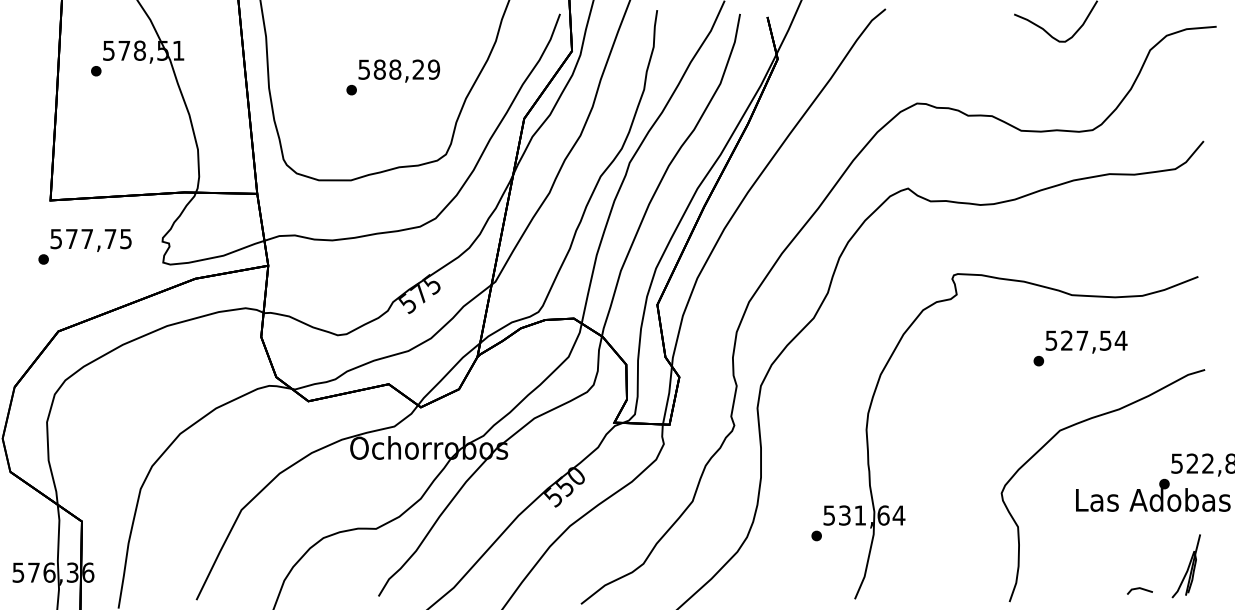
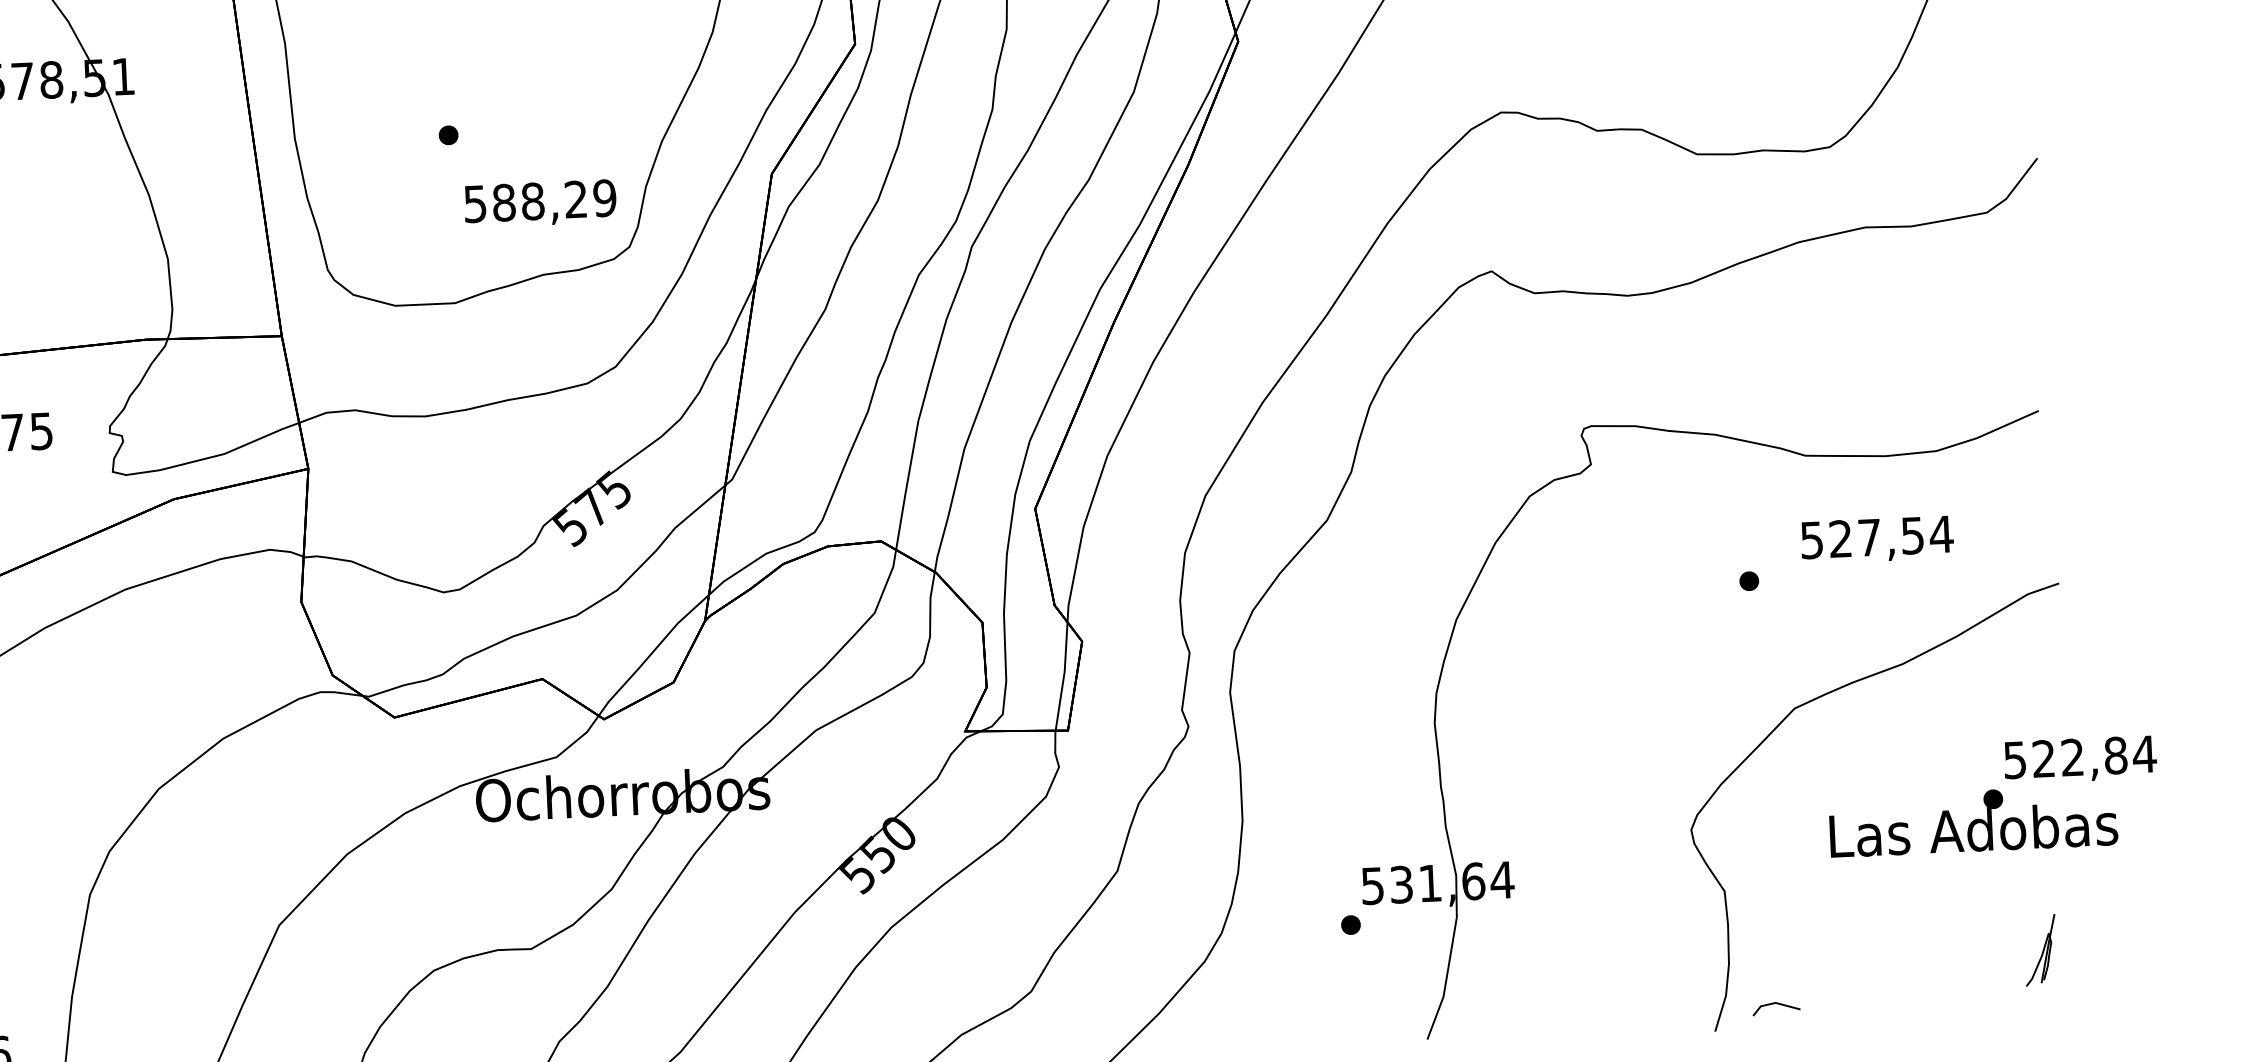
text: (399, 70) -> (540, 202), moved
text: (1086, 341) -> (1877, 538), moved
part: (1185, 566) -> (2039, 950), size x0.6
line: (1139, 589) -> (1775, 1005), moved

